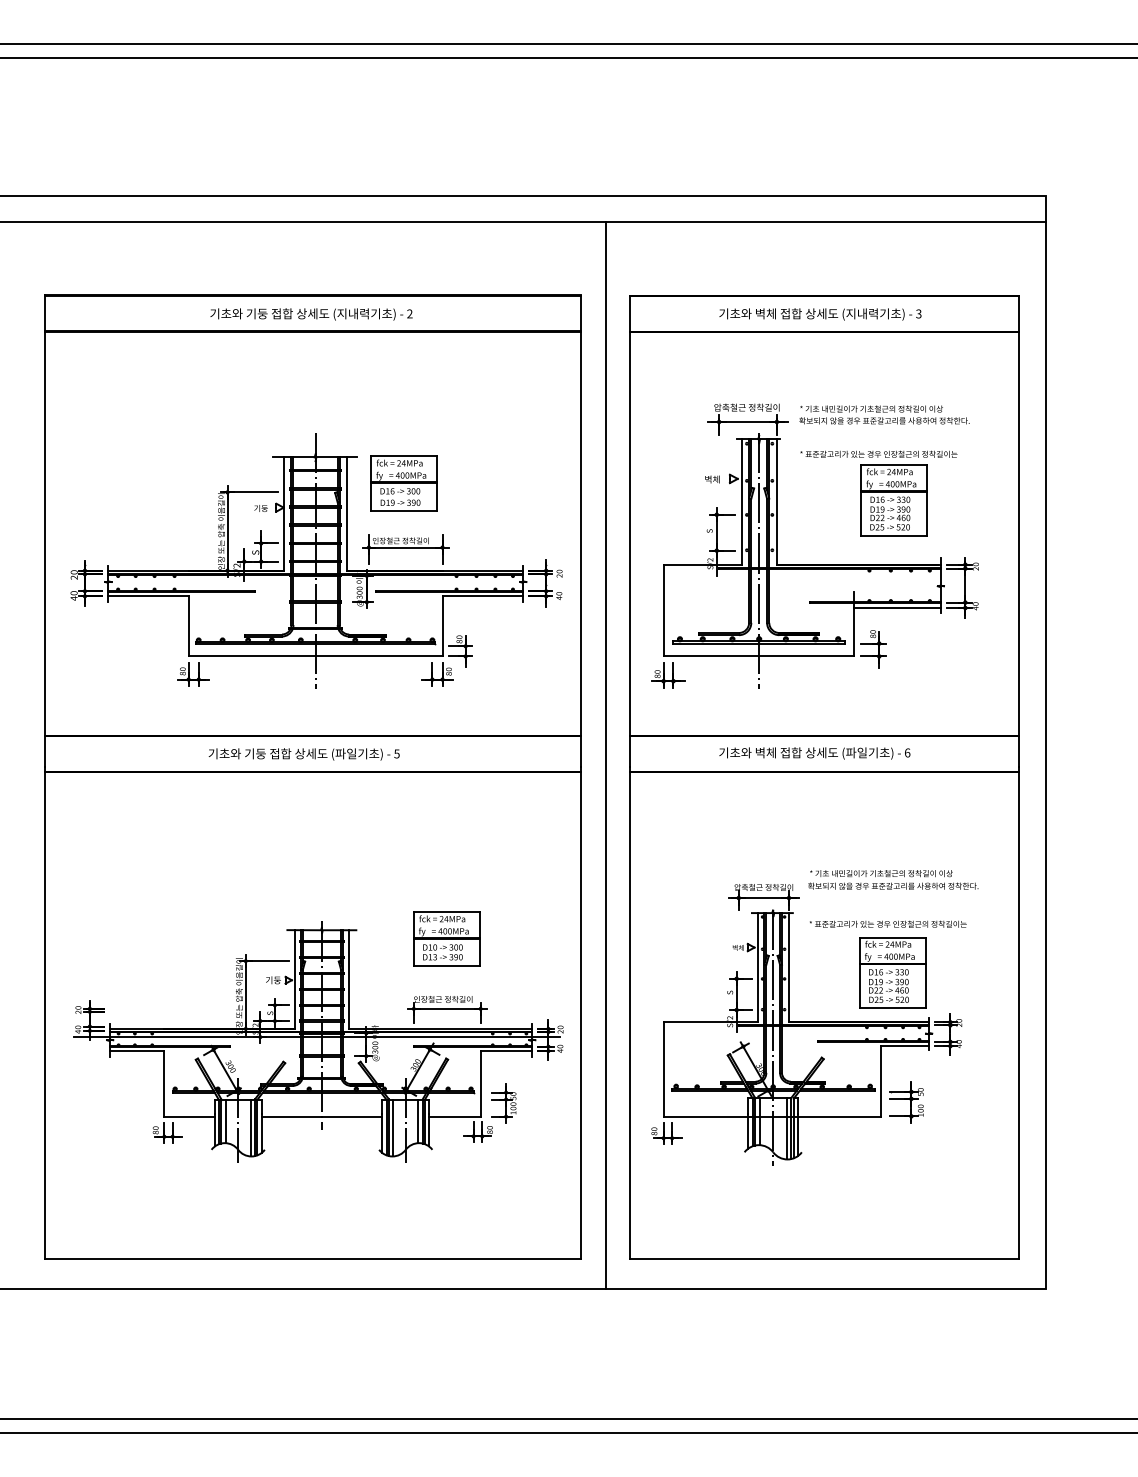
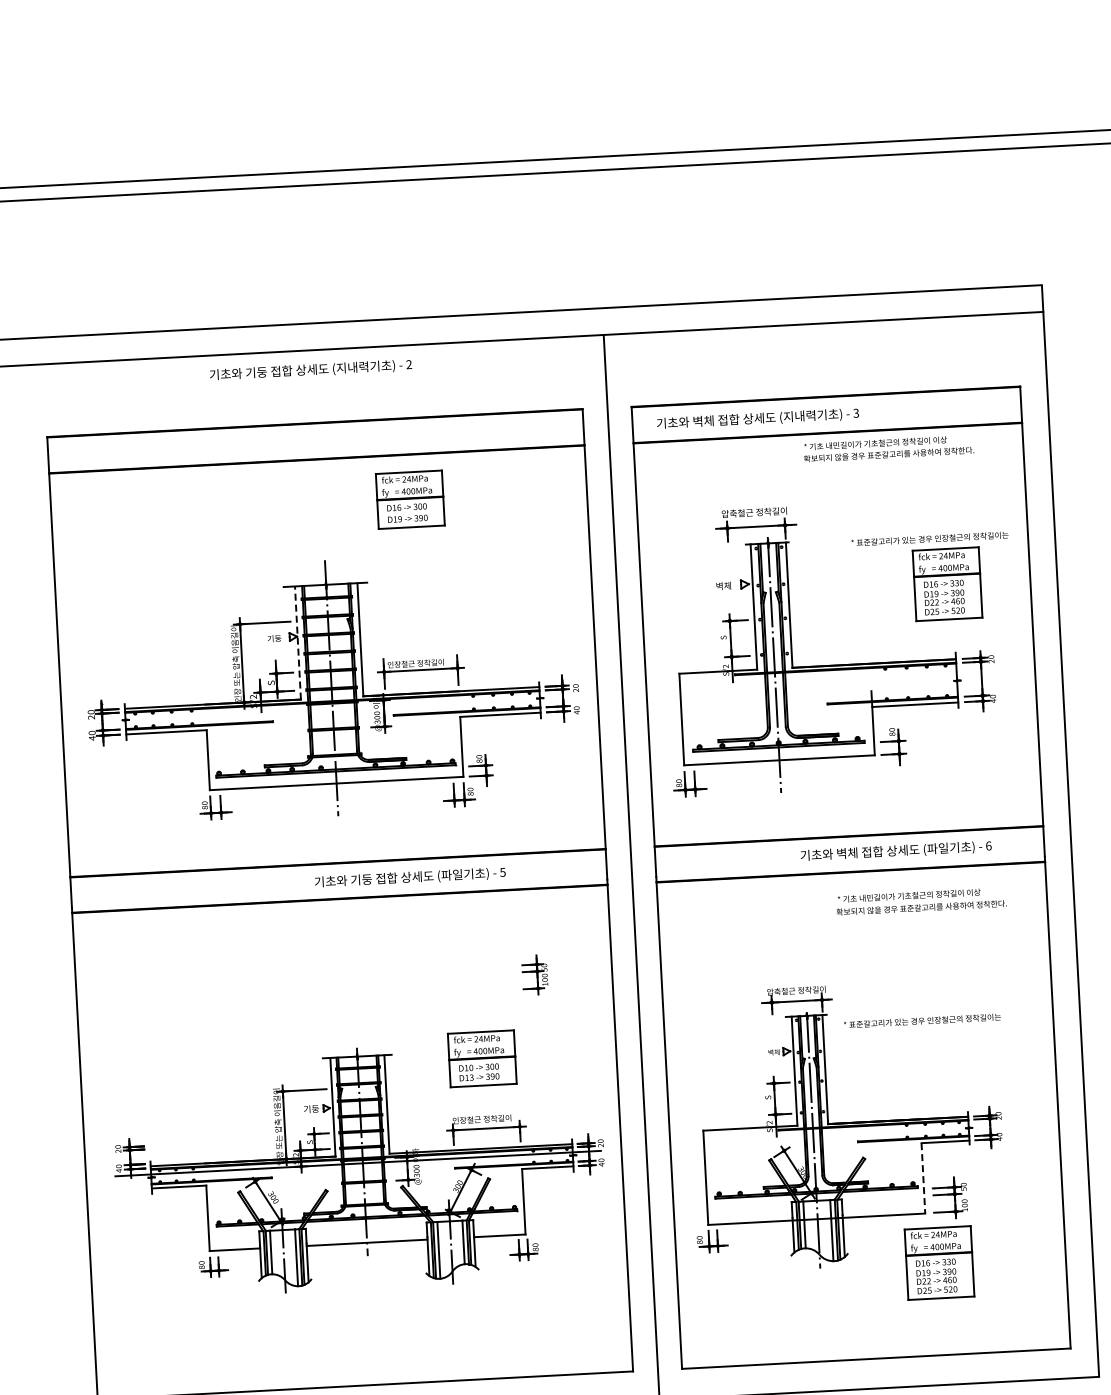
text: (311, 314) -> (310, 370), moved
text: (820, 314) -> (758, 419), moved
text: (884, 414) -> (888, 448), moved
part: (403, 483) -> (409, 499), moved
part: (878, 493) -> (931, 578), moved
line: (284, 514) -> (298, 643), solid -> dashed
text: (814, 753) -> (895, 851), moved
text: (303, 754) -> (409, 877), moved
text: (893, 879) -> (921, 901), moved
part: (892, 972) -> (939, 1262), moved
line: (880, 1081) -> (923, 1178), solid -> dashed
part: (503, 1103) -> (534, 975), moved

